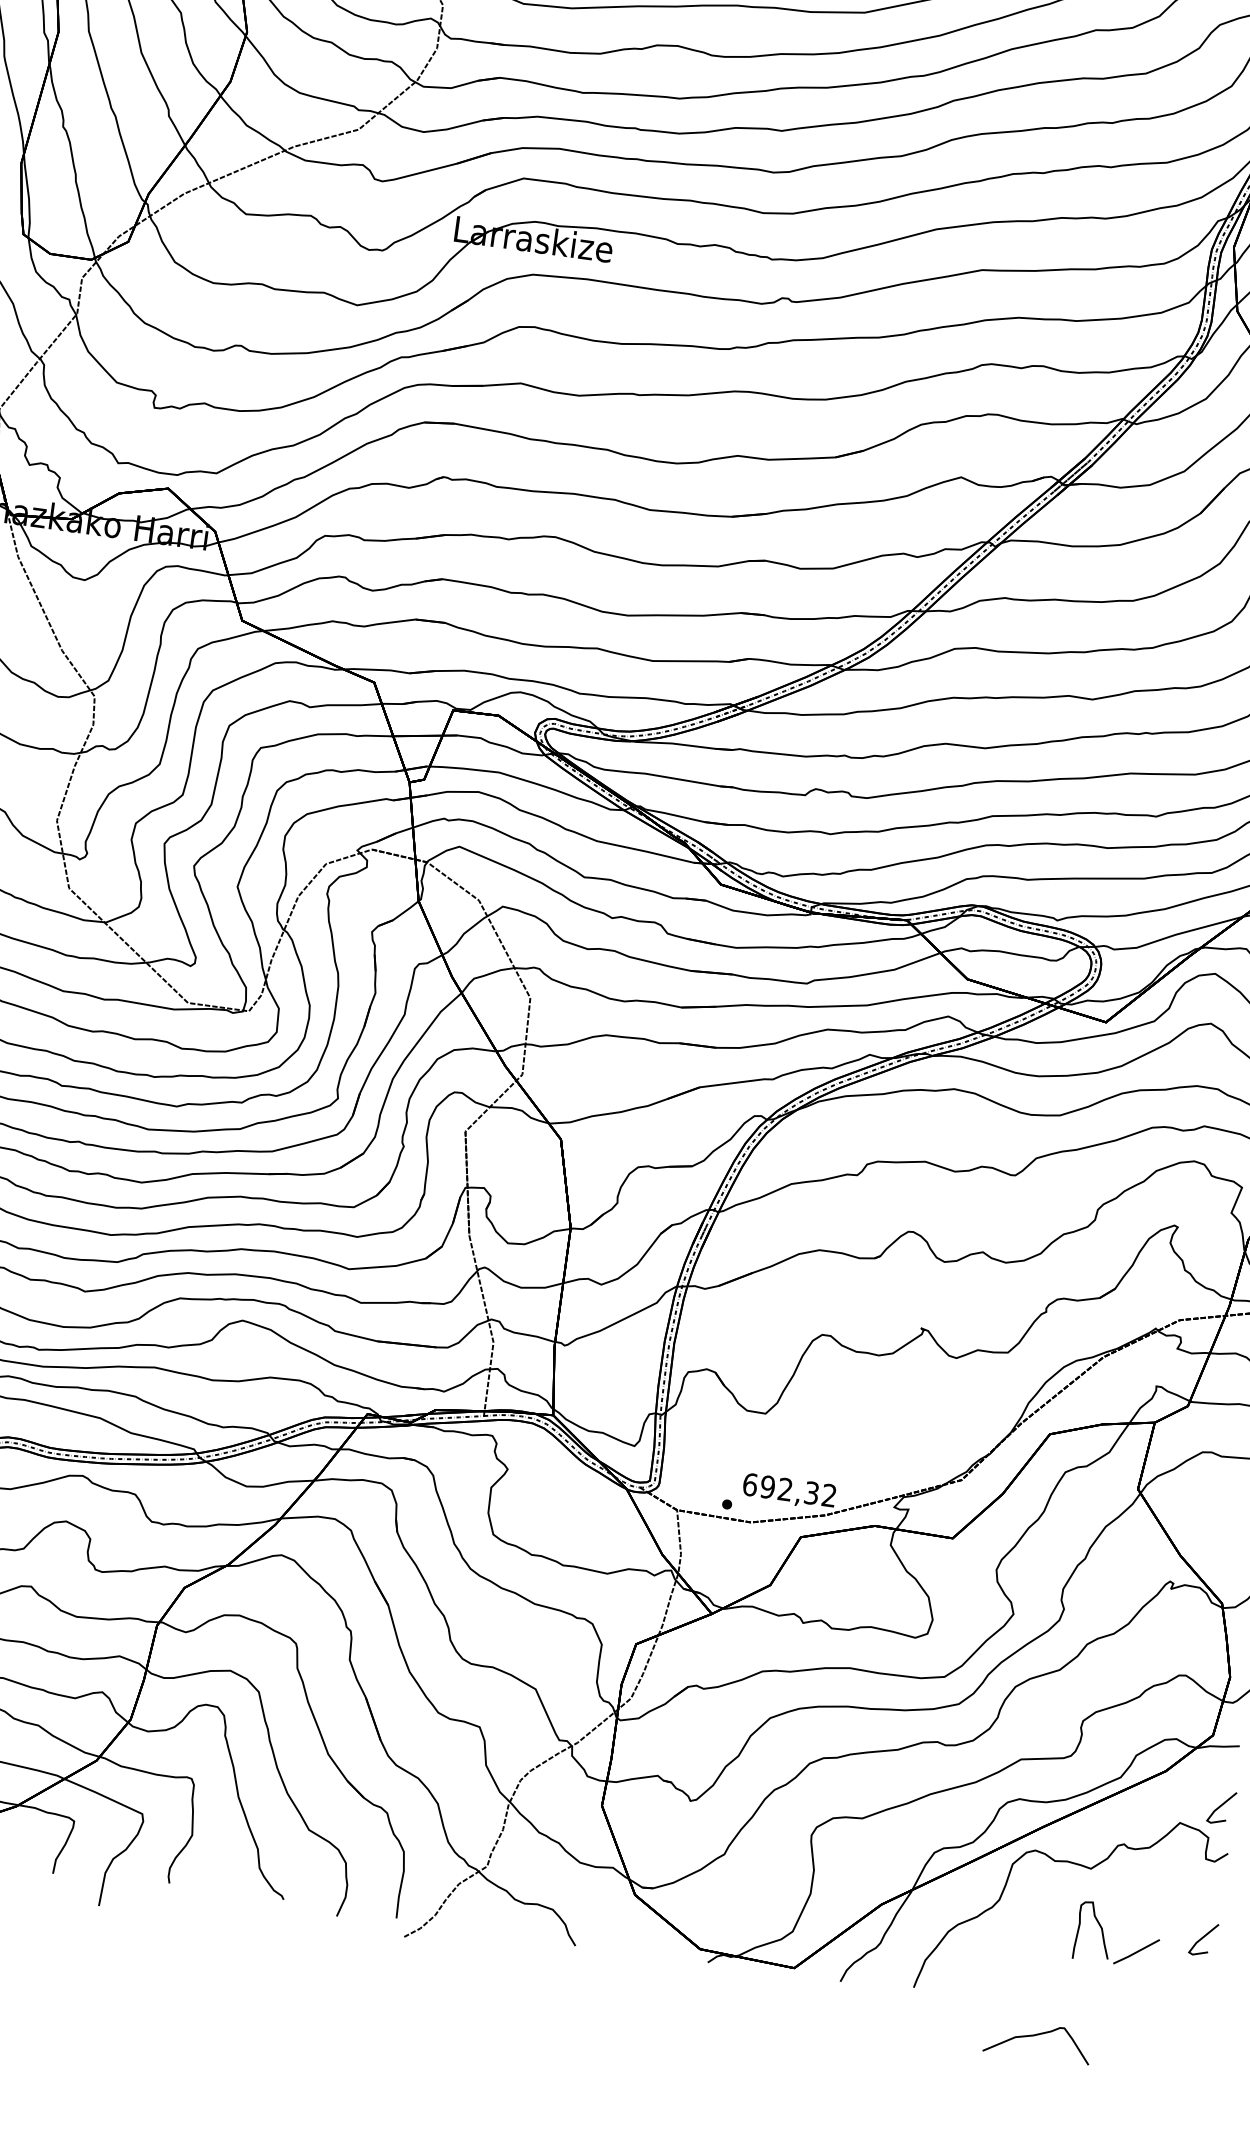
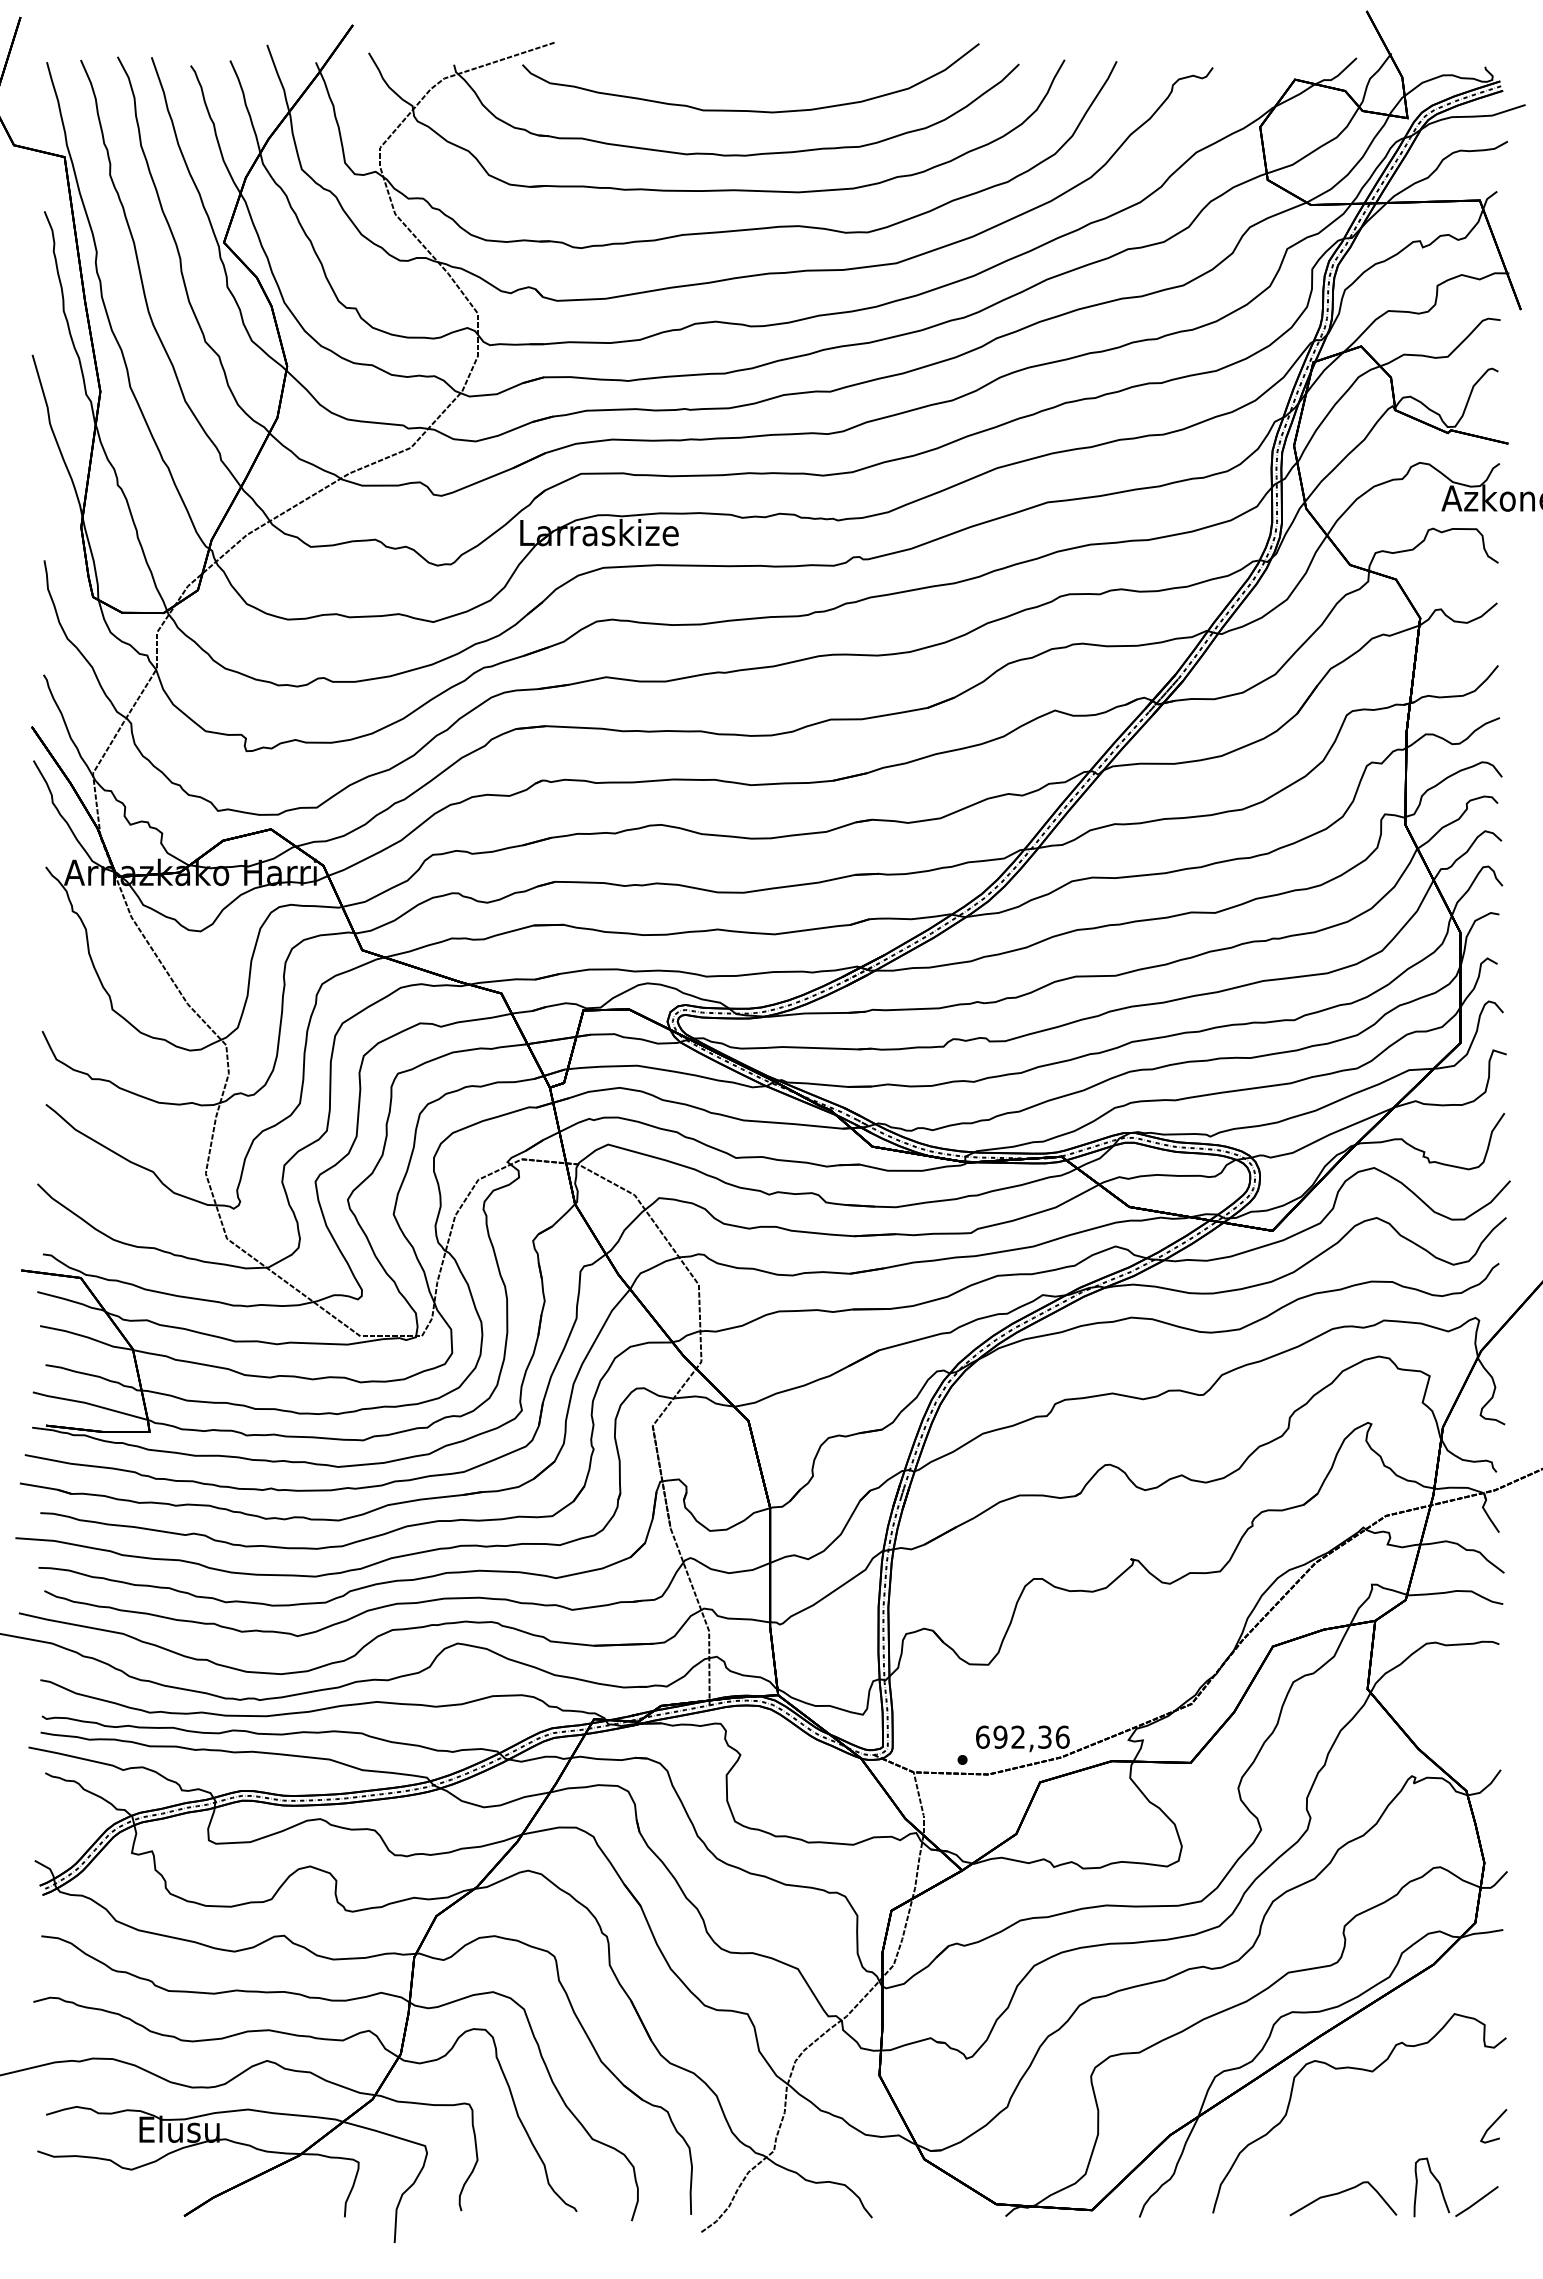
text: (829, 1494) -> (1062, 1736), 692,32 -> 692,36
line: (1221, 1806) -> (1493, 1992), removed
part: (1104, 1938) -> (1443, 2192), moved
curve: (1036, 2035) -> (1341, 2193), moved

